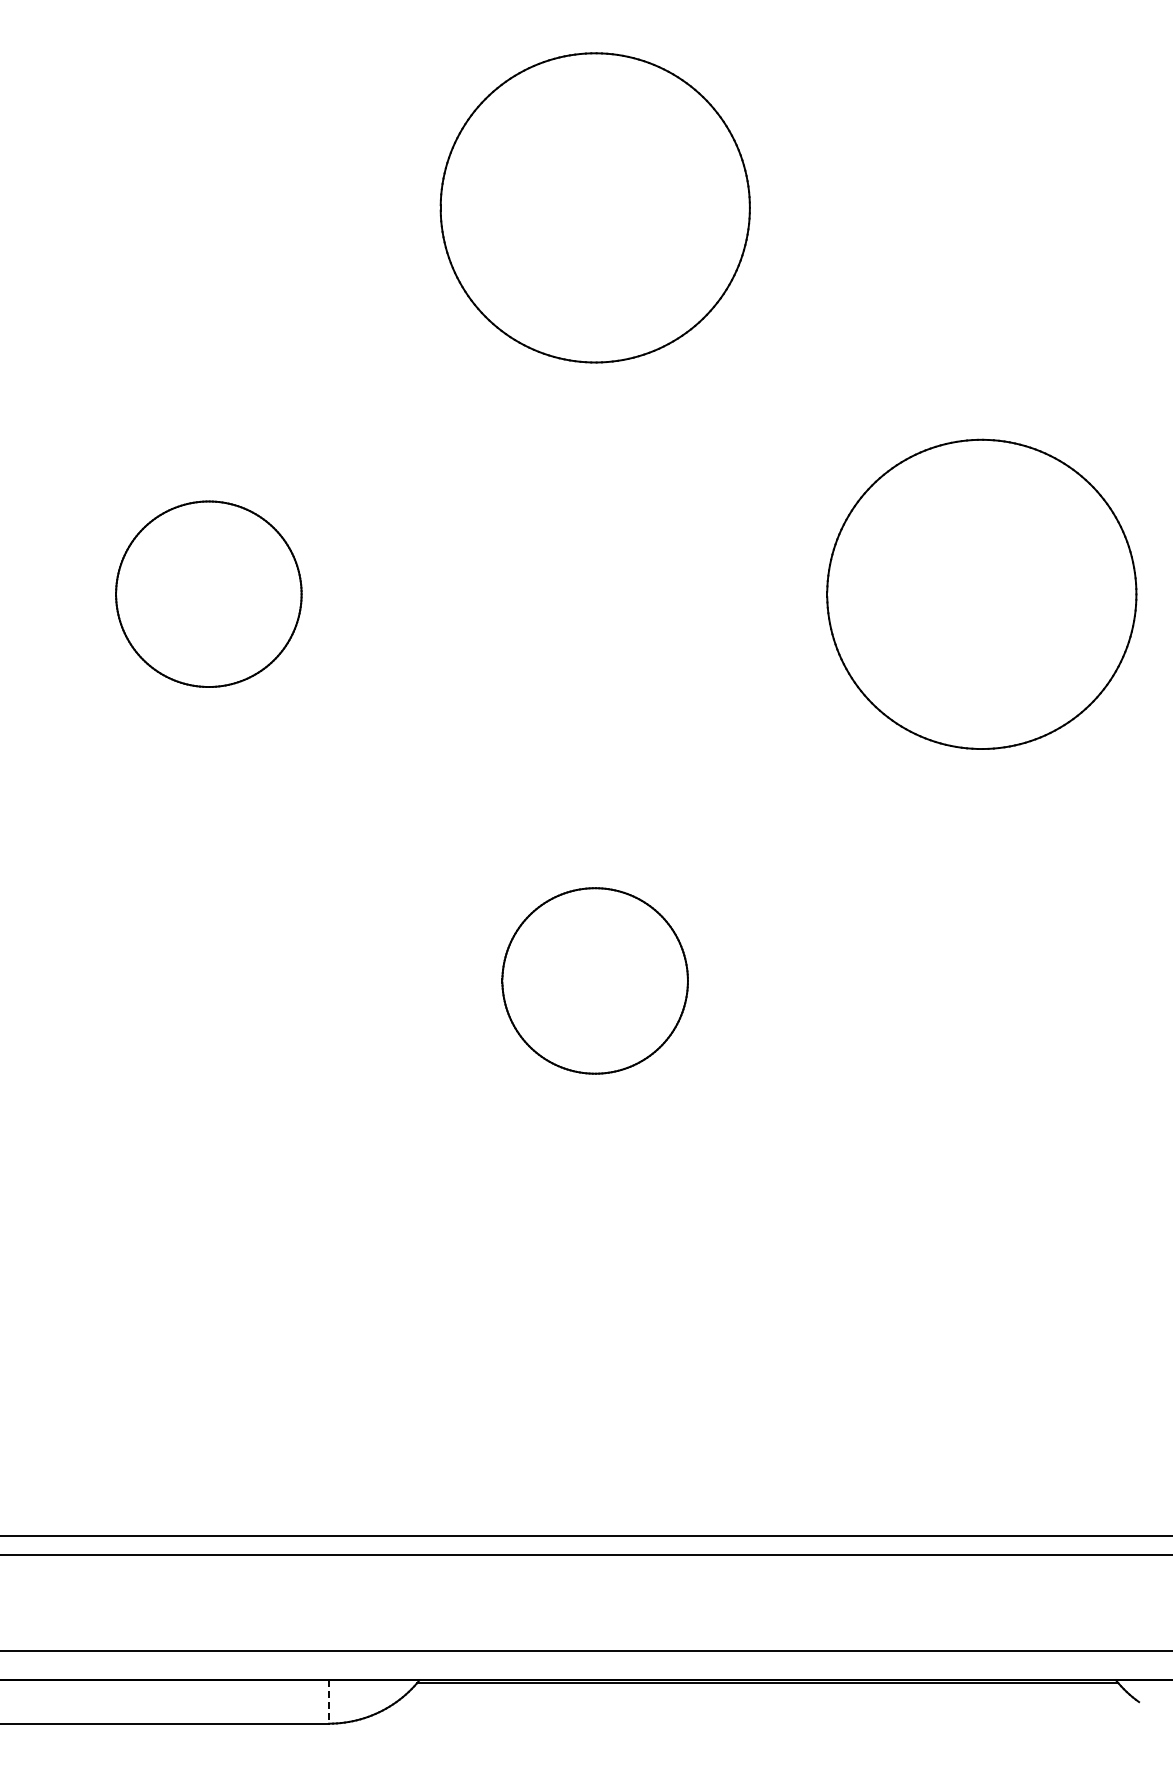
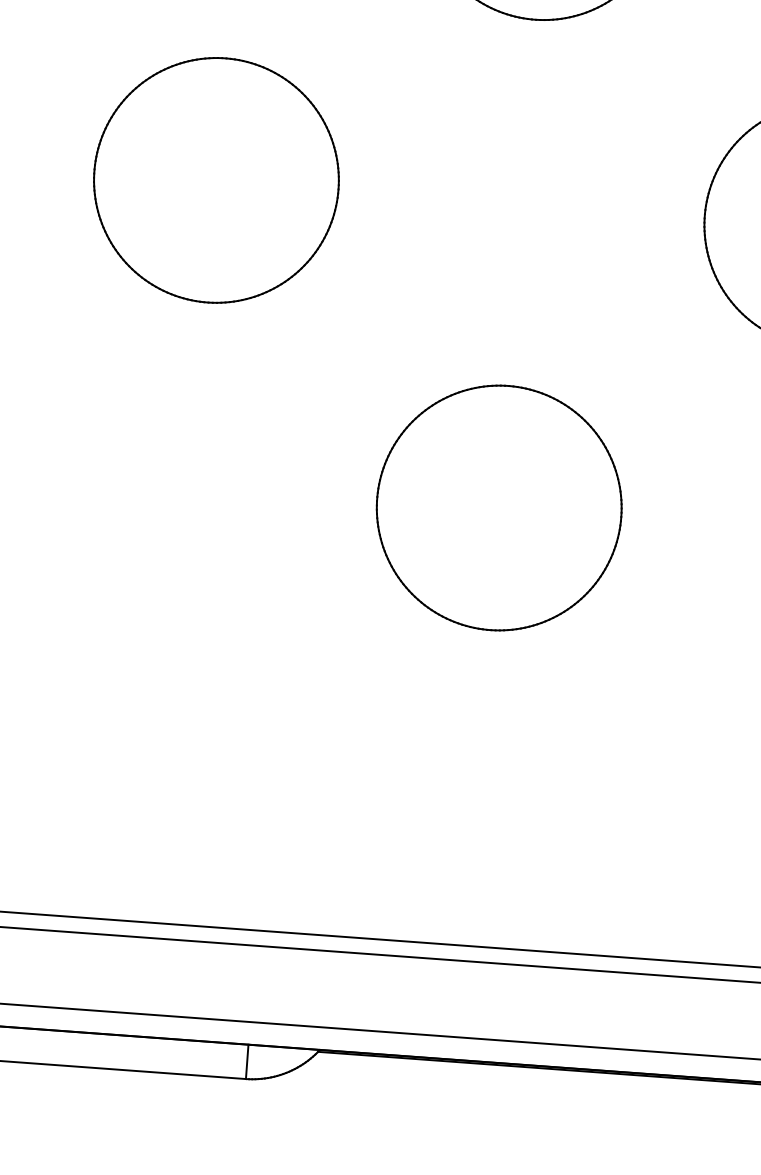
part: (208, 593) -> (216, 179), size x1.67
part: (594, 980) -> (498, 507), size x1.67
line: (329, 1701) -> (247, 1061), dashed -> solid

